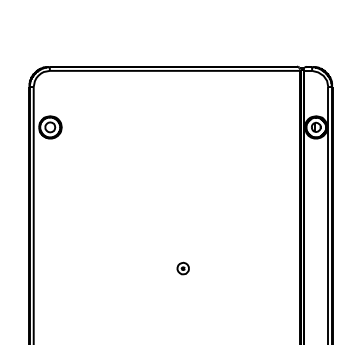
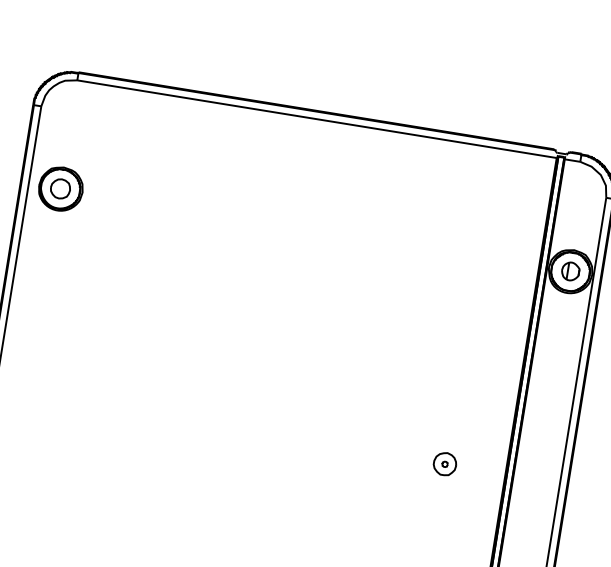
part: (182, 268) -> (443, 463), moved

